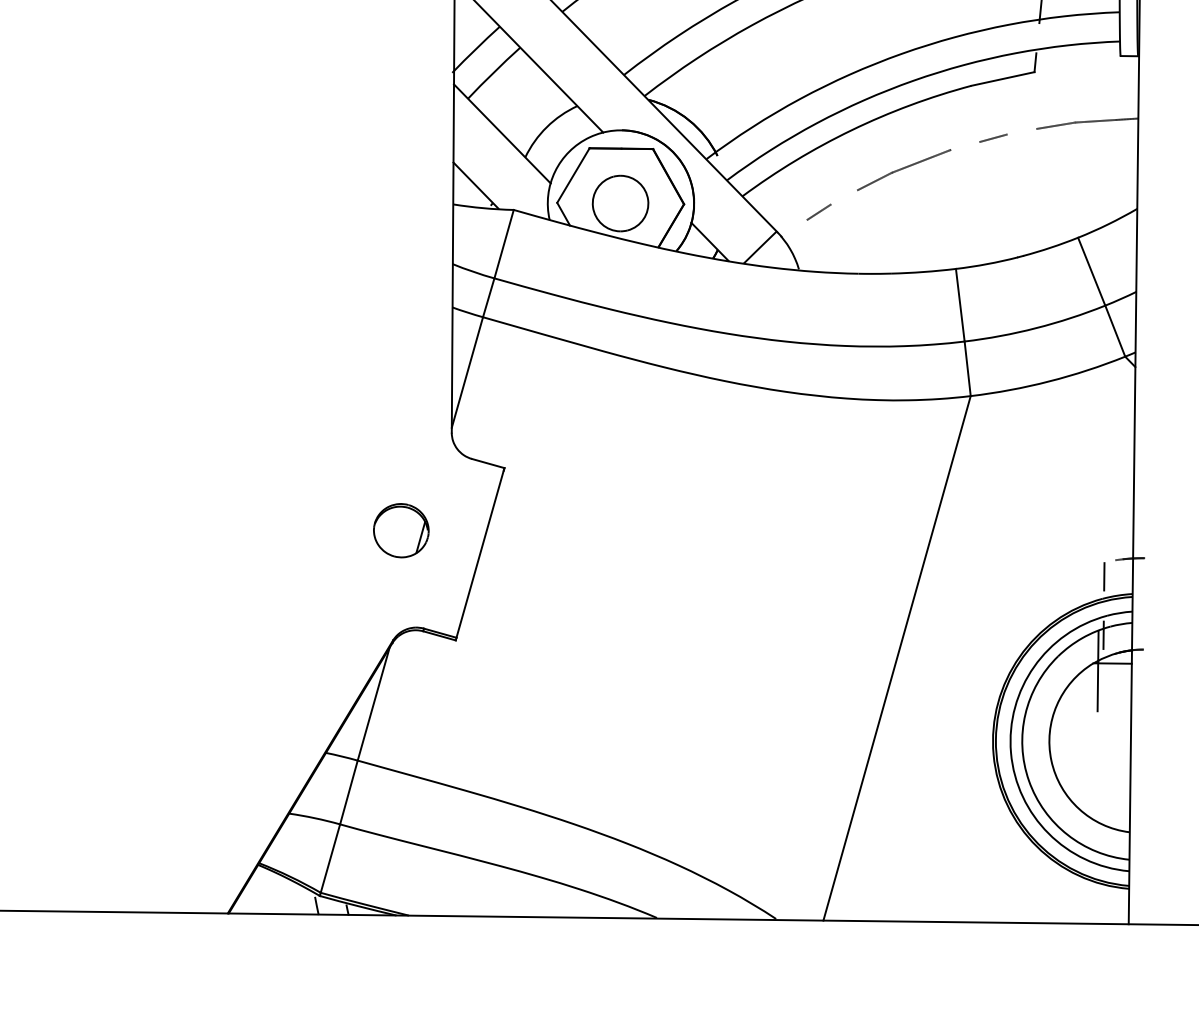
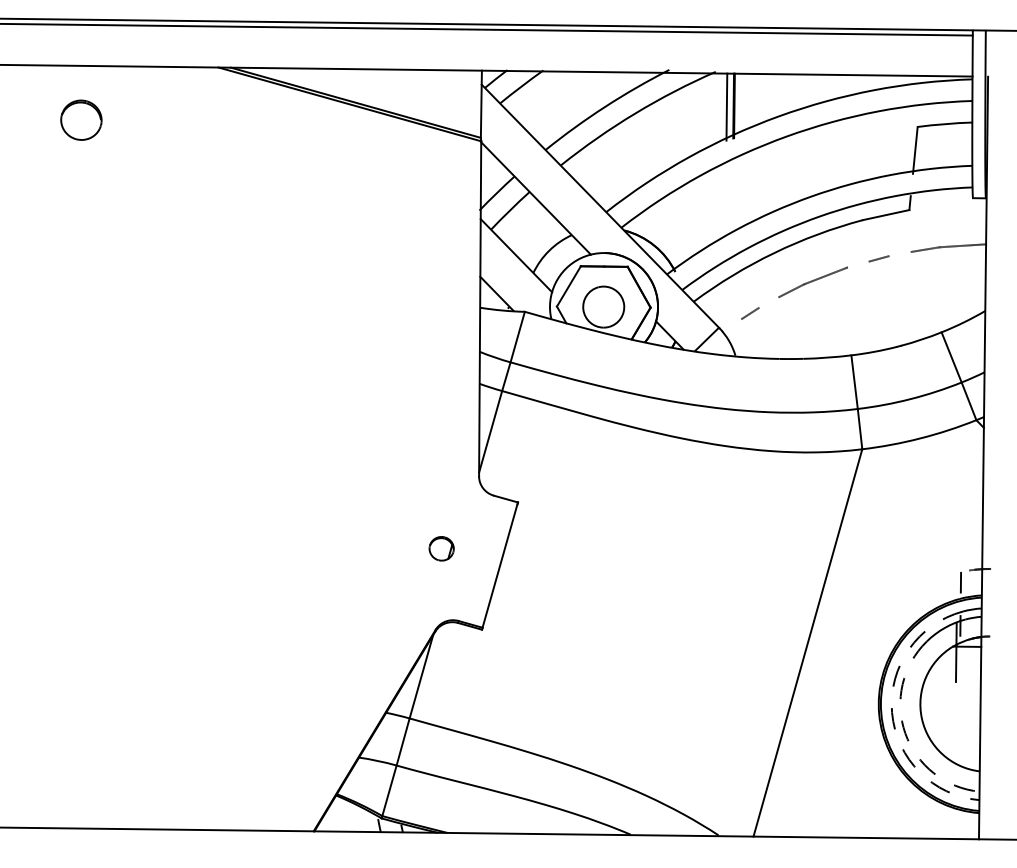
part: (400, 530) -> (441, 548), size x0.6
arc: (1011, 752) -> (892, 712), solid -> dashed
arc: (1029, 780) -> (905, 733), solid -> dashed

